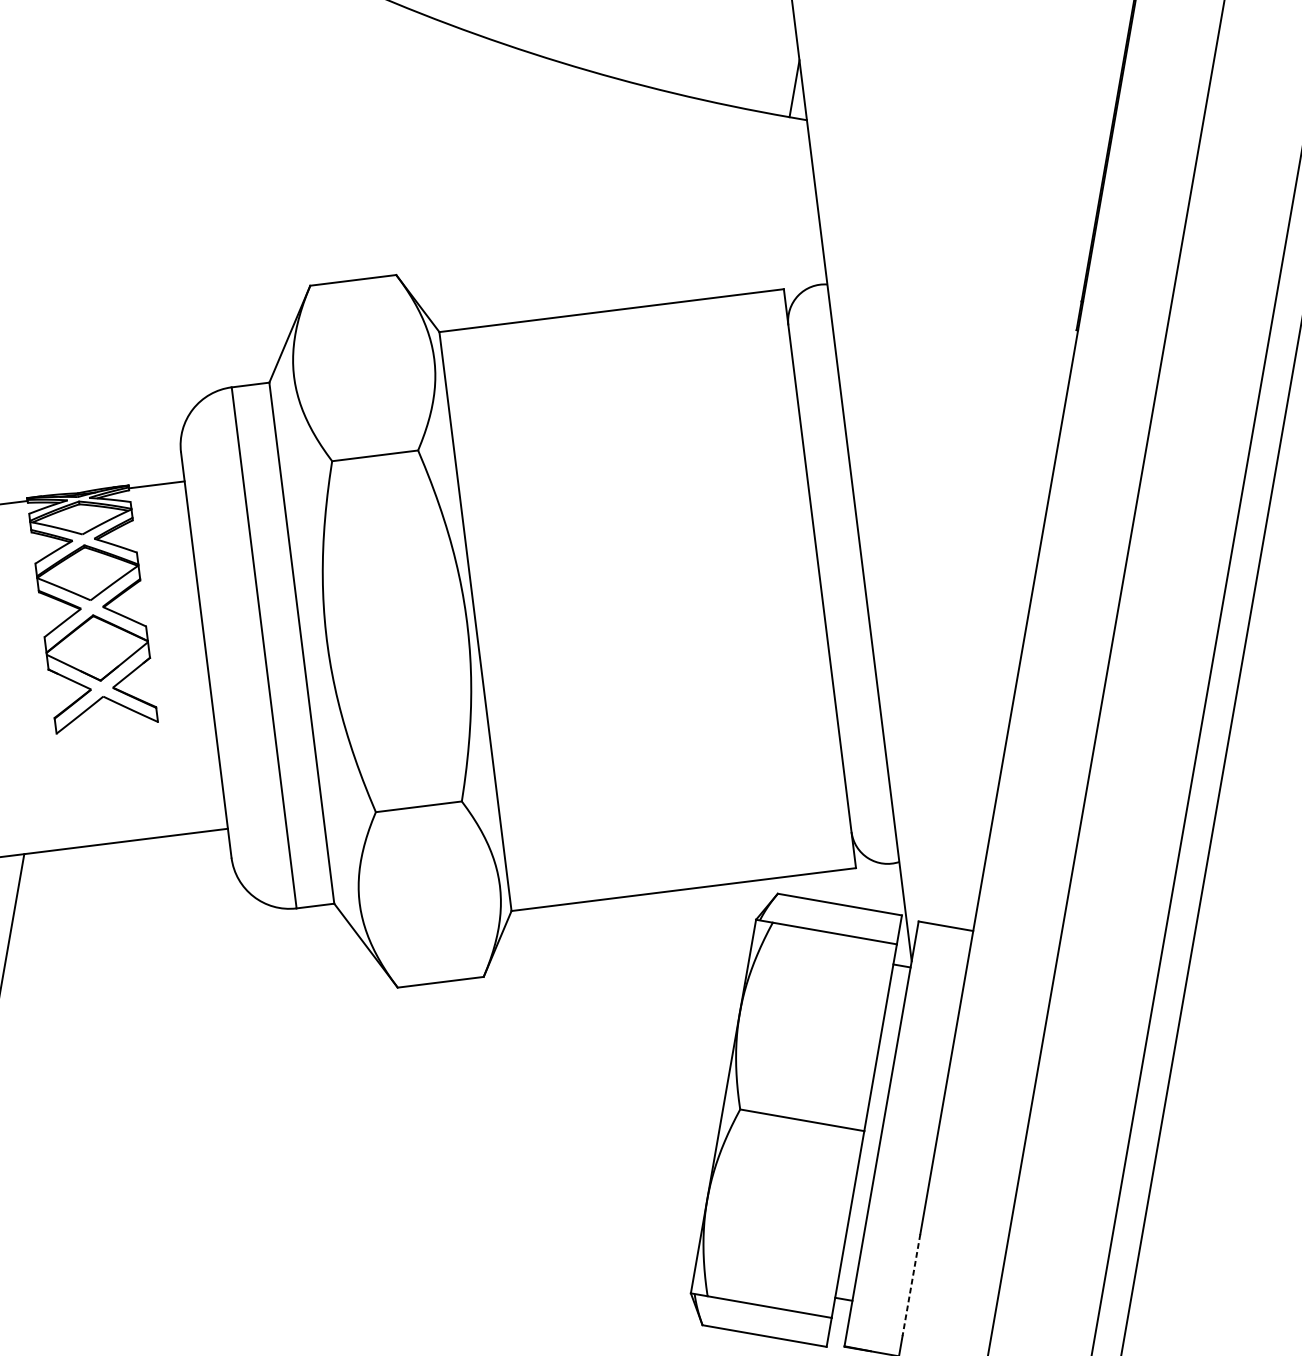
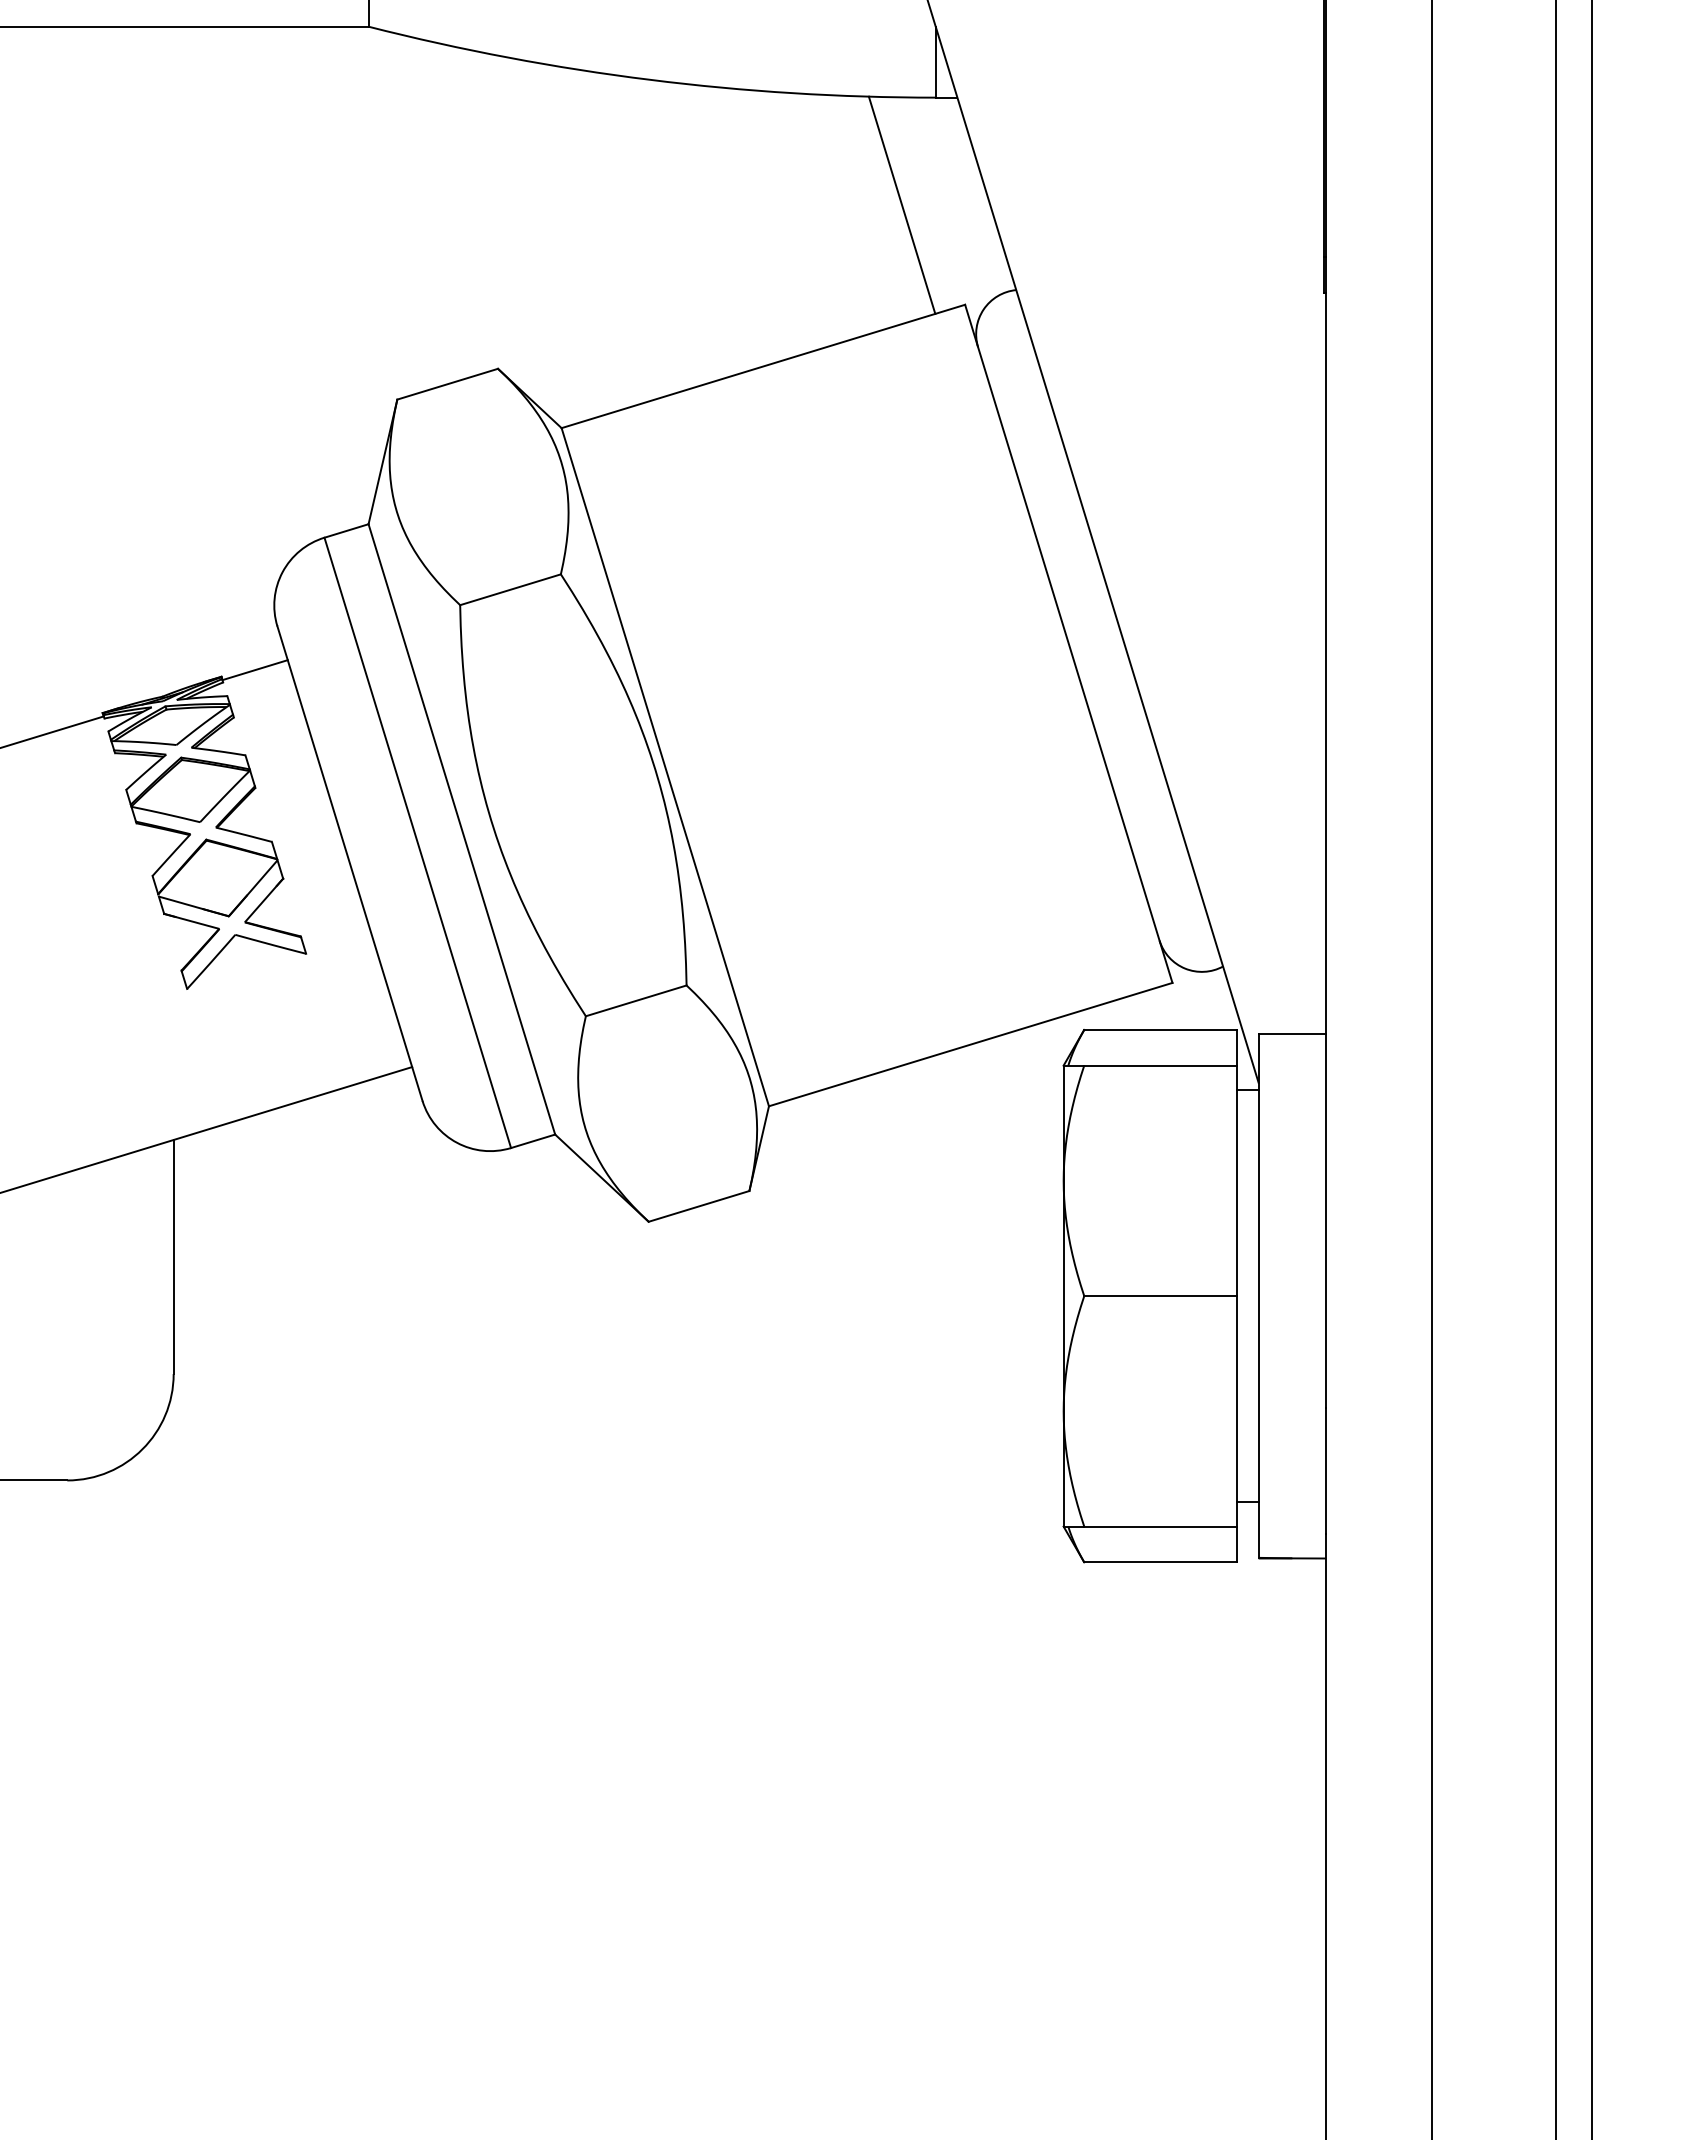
line: (746, 198) -> (901, 204), added
line: (911, 1285) -> (1326, 1470), dashed -> solid

